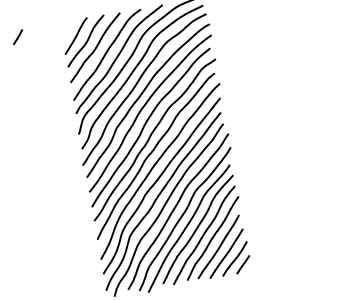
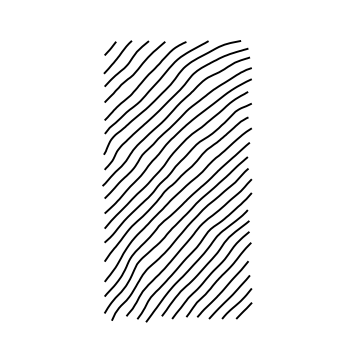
line: (18, 37) -> (110, 48), moved

